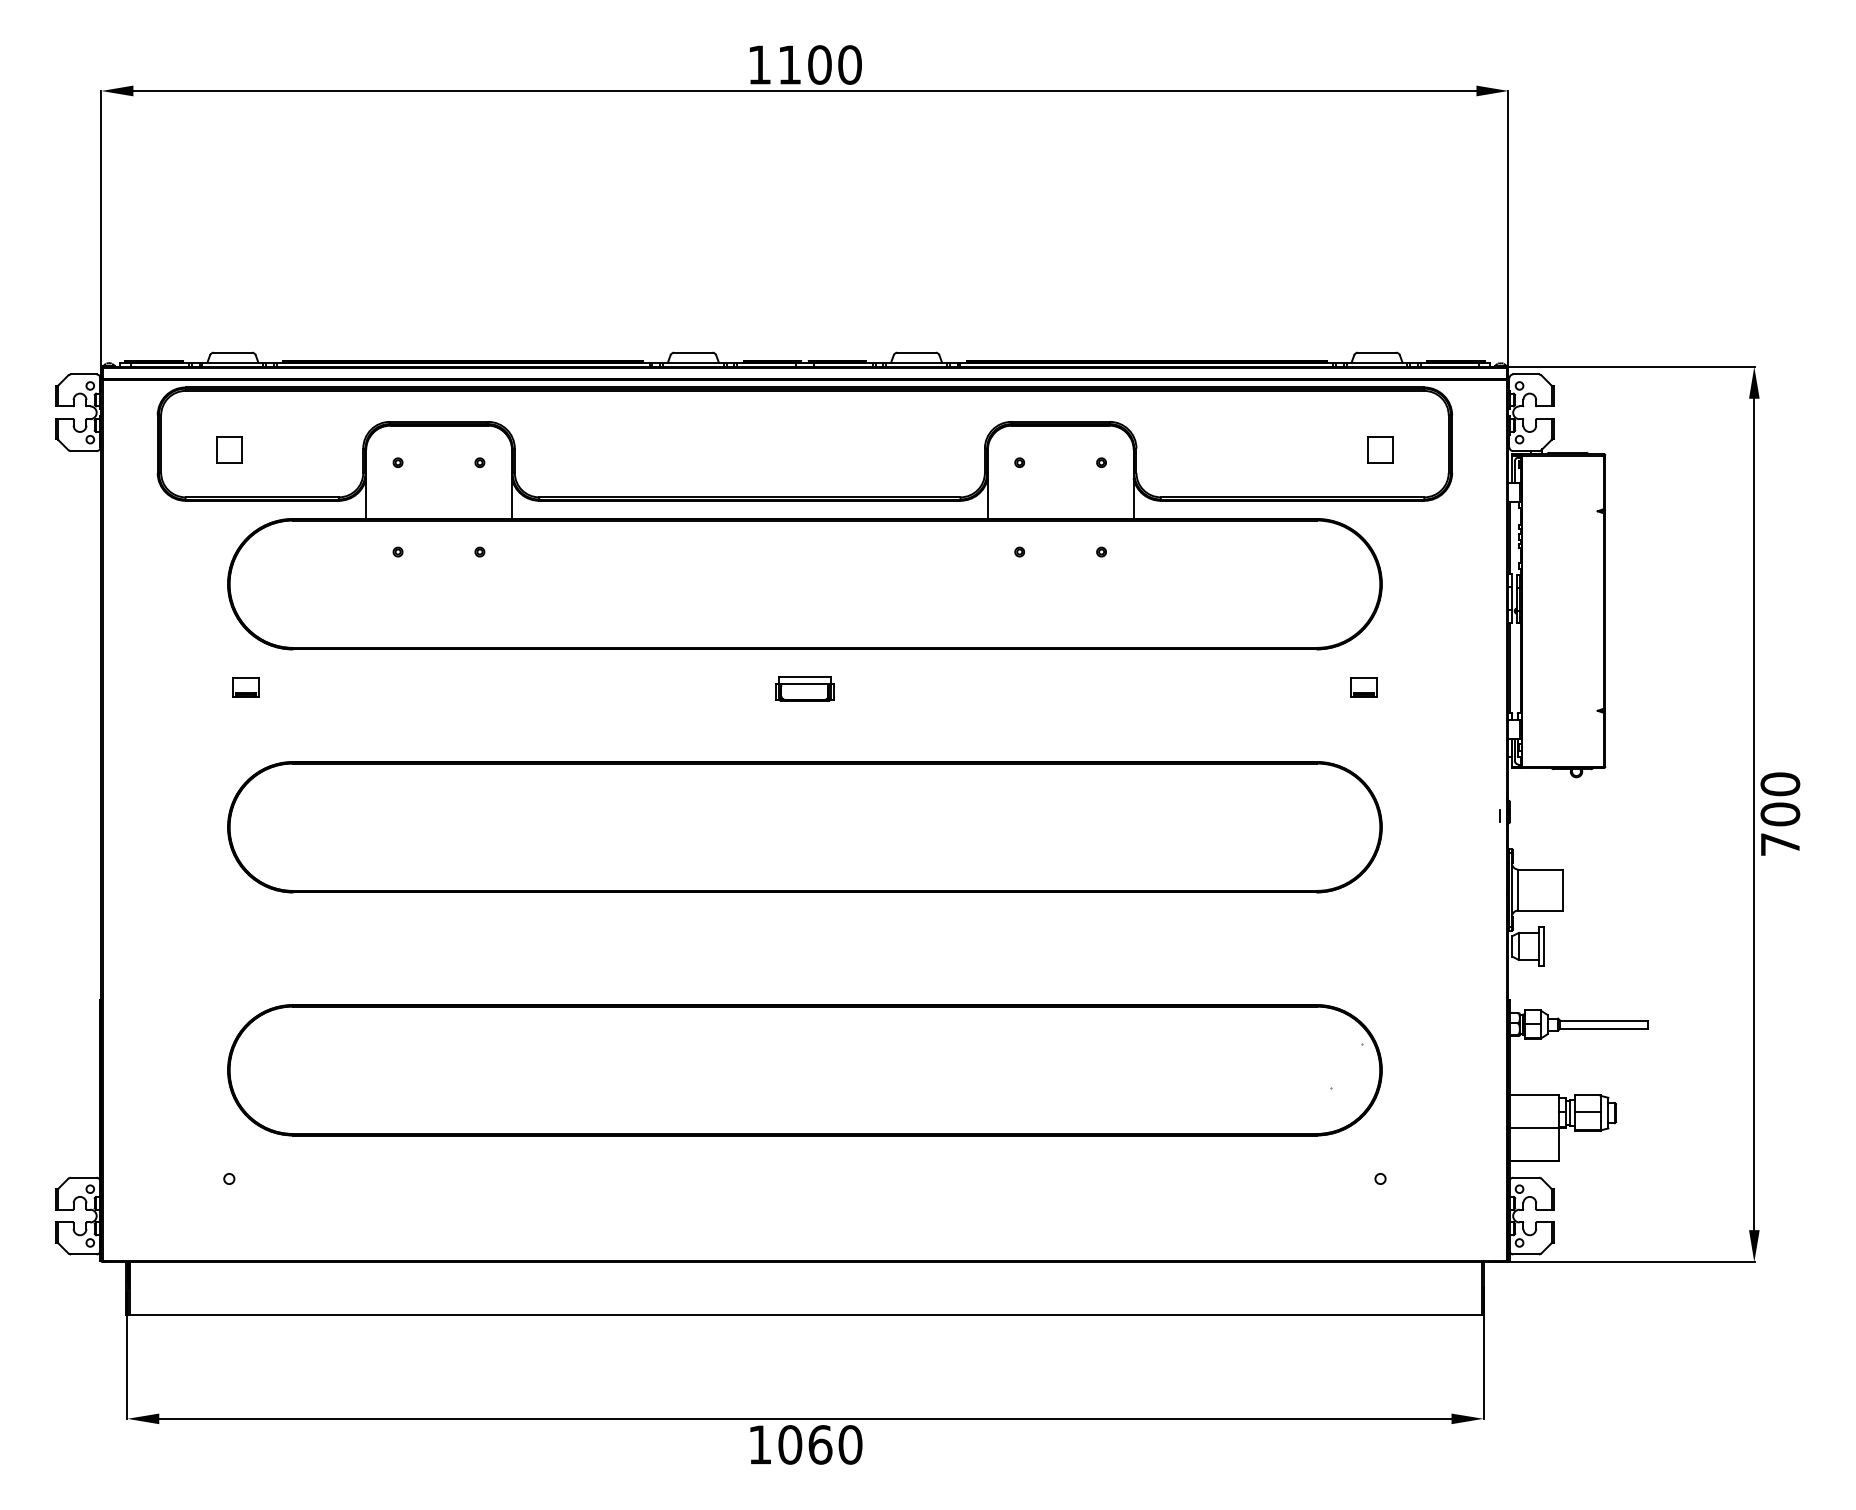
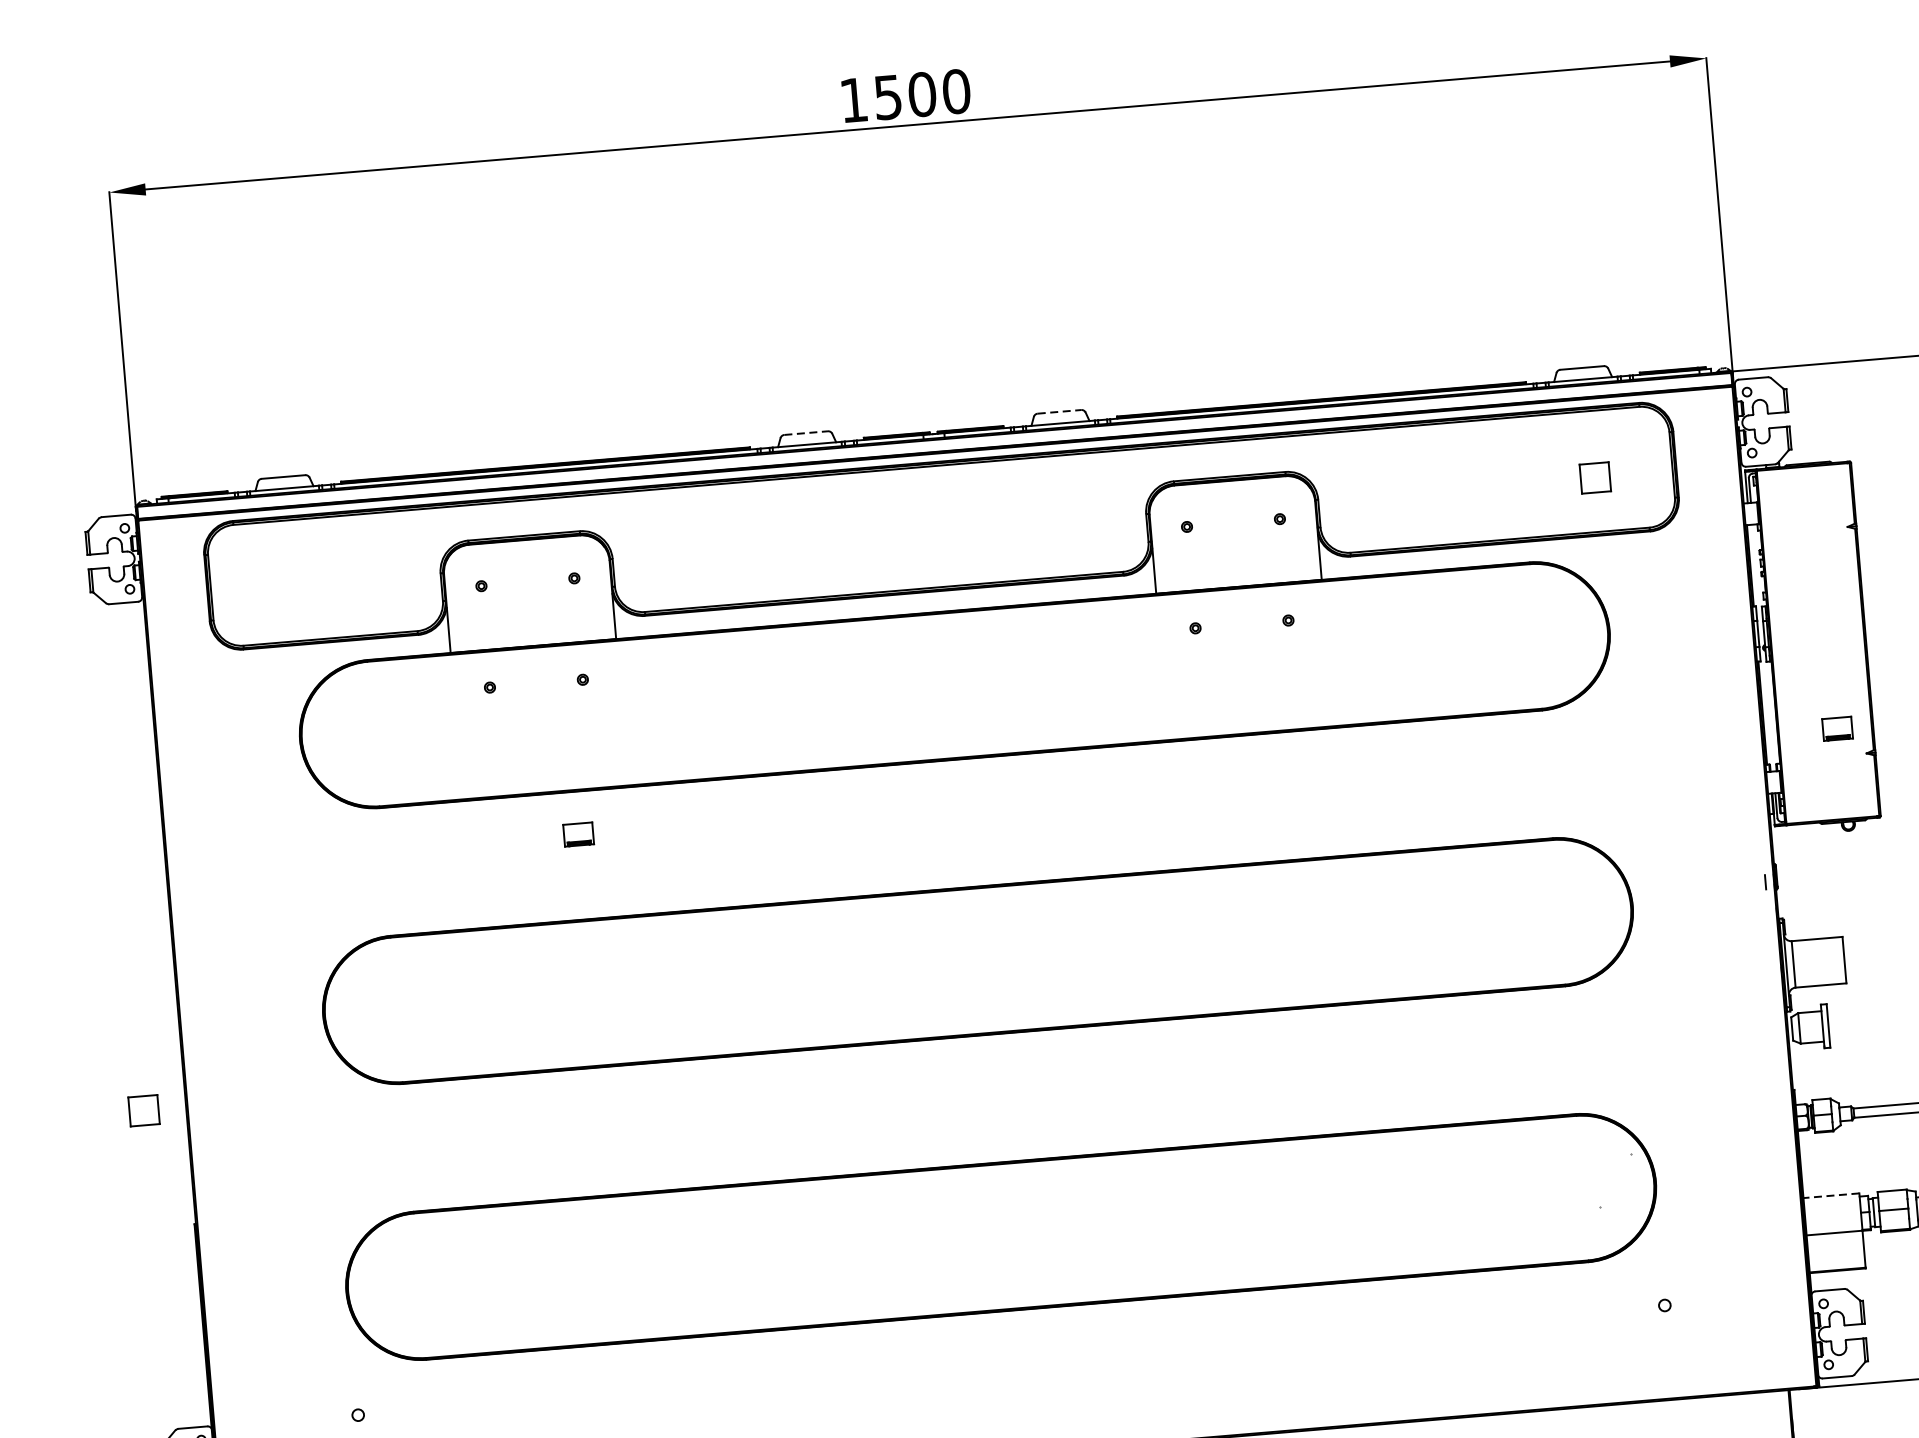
text: (789, 64) -> (887, 96), 1100 -> 1500
line: (693, 352) -> (806, 432), solid -> dashed
line: (917, 352) -> (1060, 411), solid -> dashed
part: (229, 449) -> (144, 1110), moved
part: (245, 687) -> (578, 834), moved
part: (1363, 687) -> (1837, 729), moved
part: (804, 688) -> (964, 803), removed
line: (1534, 1095) -> (1831, 1196), solid -> dashed

